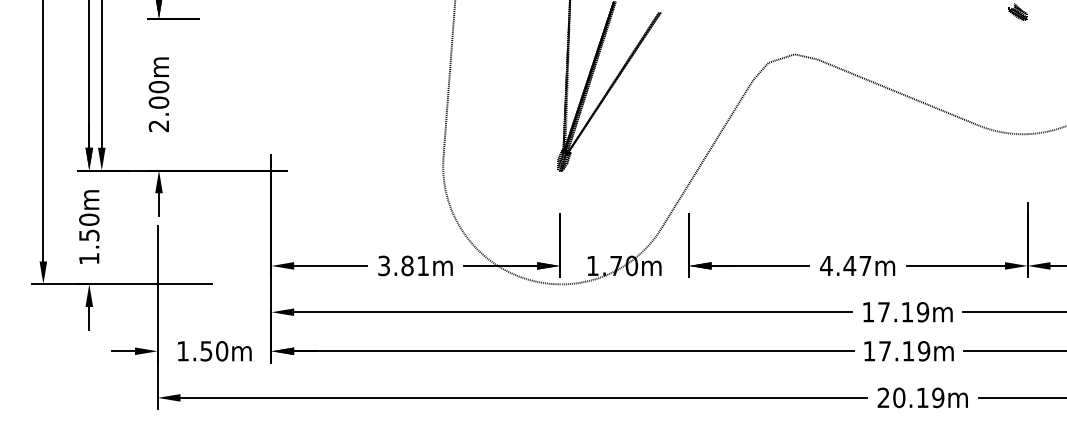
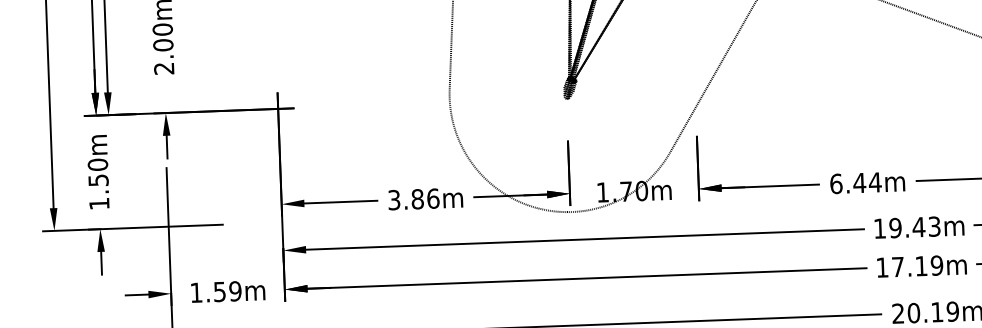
text: (423, 265) -> (433, 198), 3.81m -> 3.86m
text: (845, 265) -> (855, 182), 4.47m -> 6.44m
text: (903, 312) -> (915, 227), 17.19m -> 19.43m
text: (222, 351) -> (235, 291), 1.50m -> 1.59m

